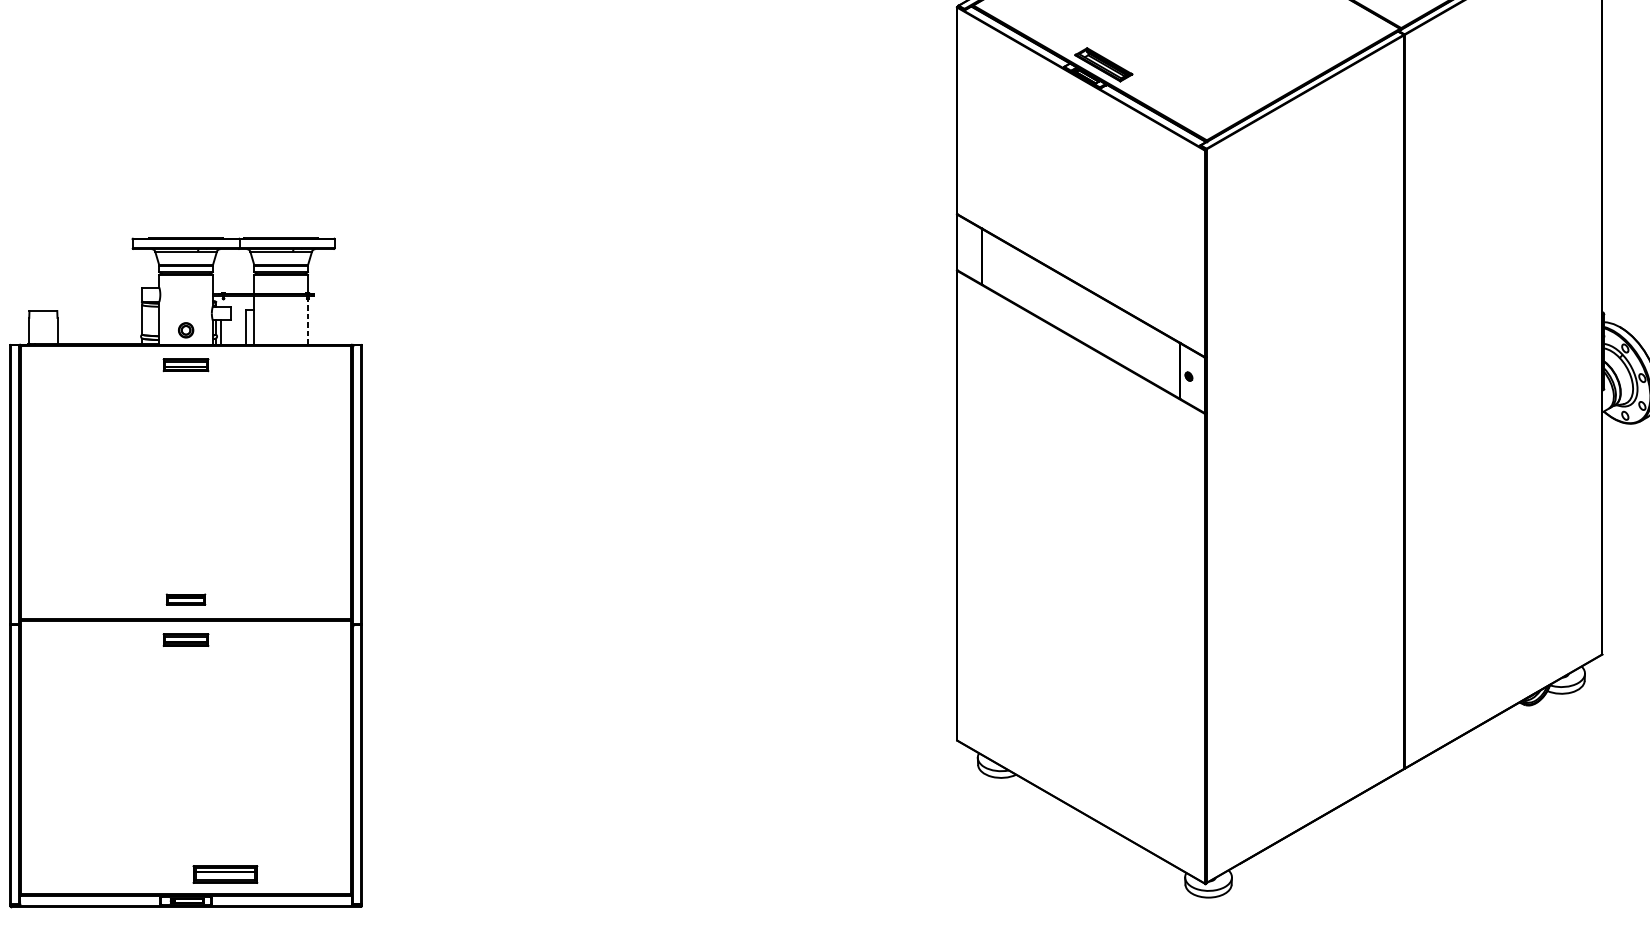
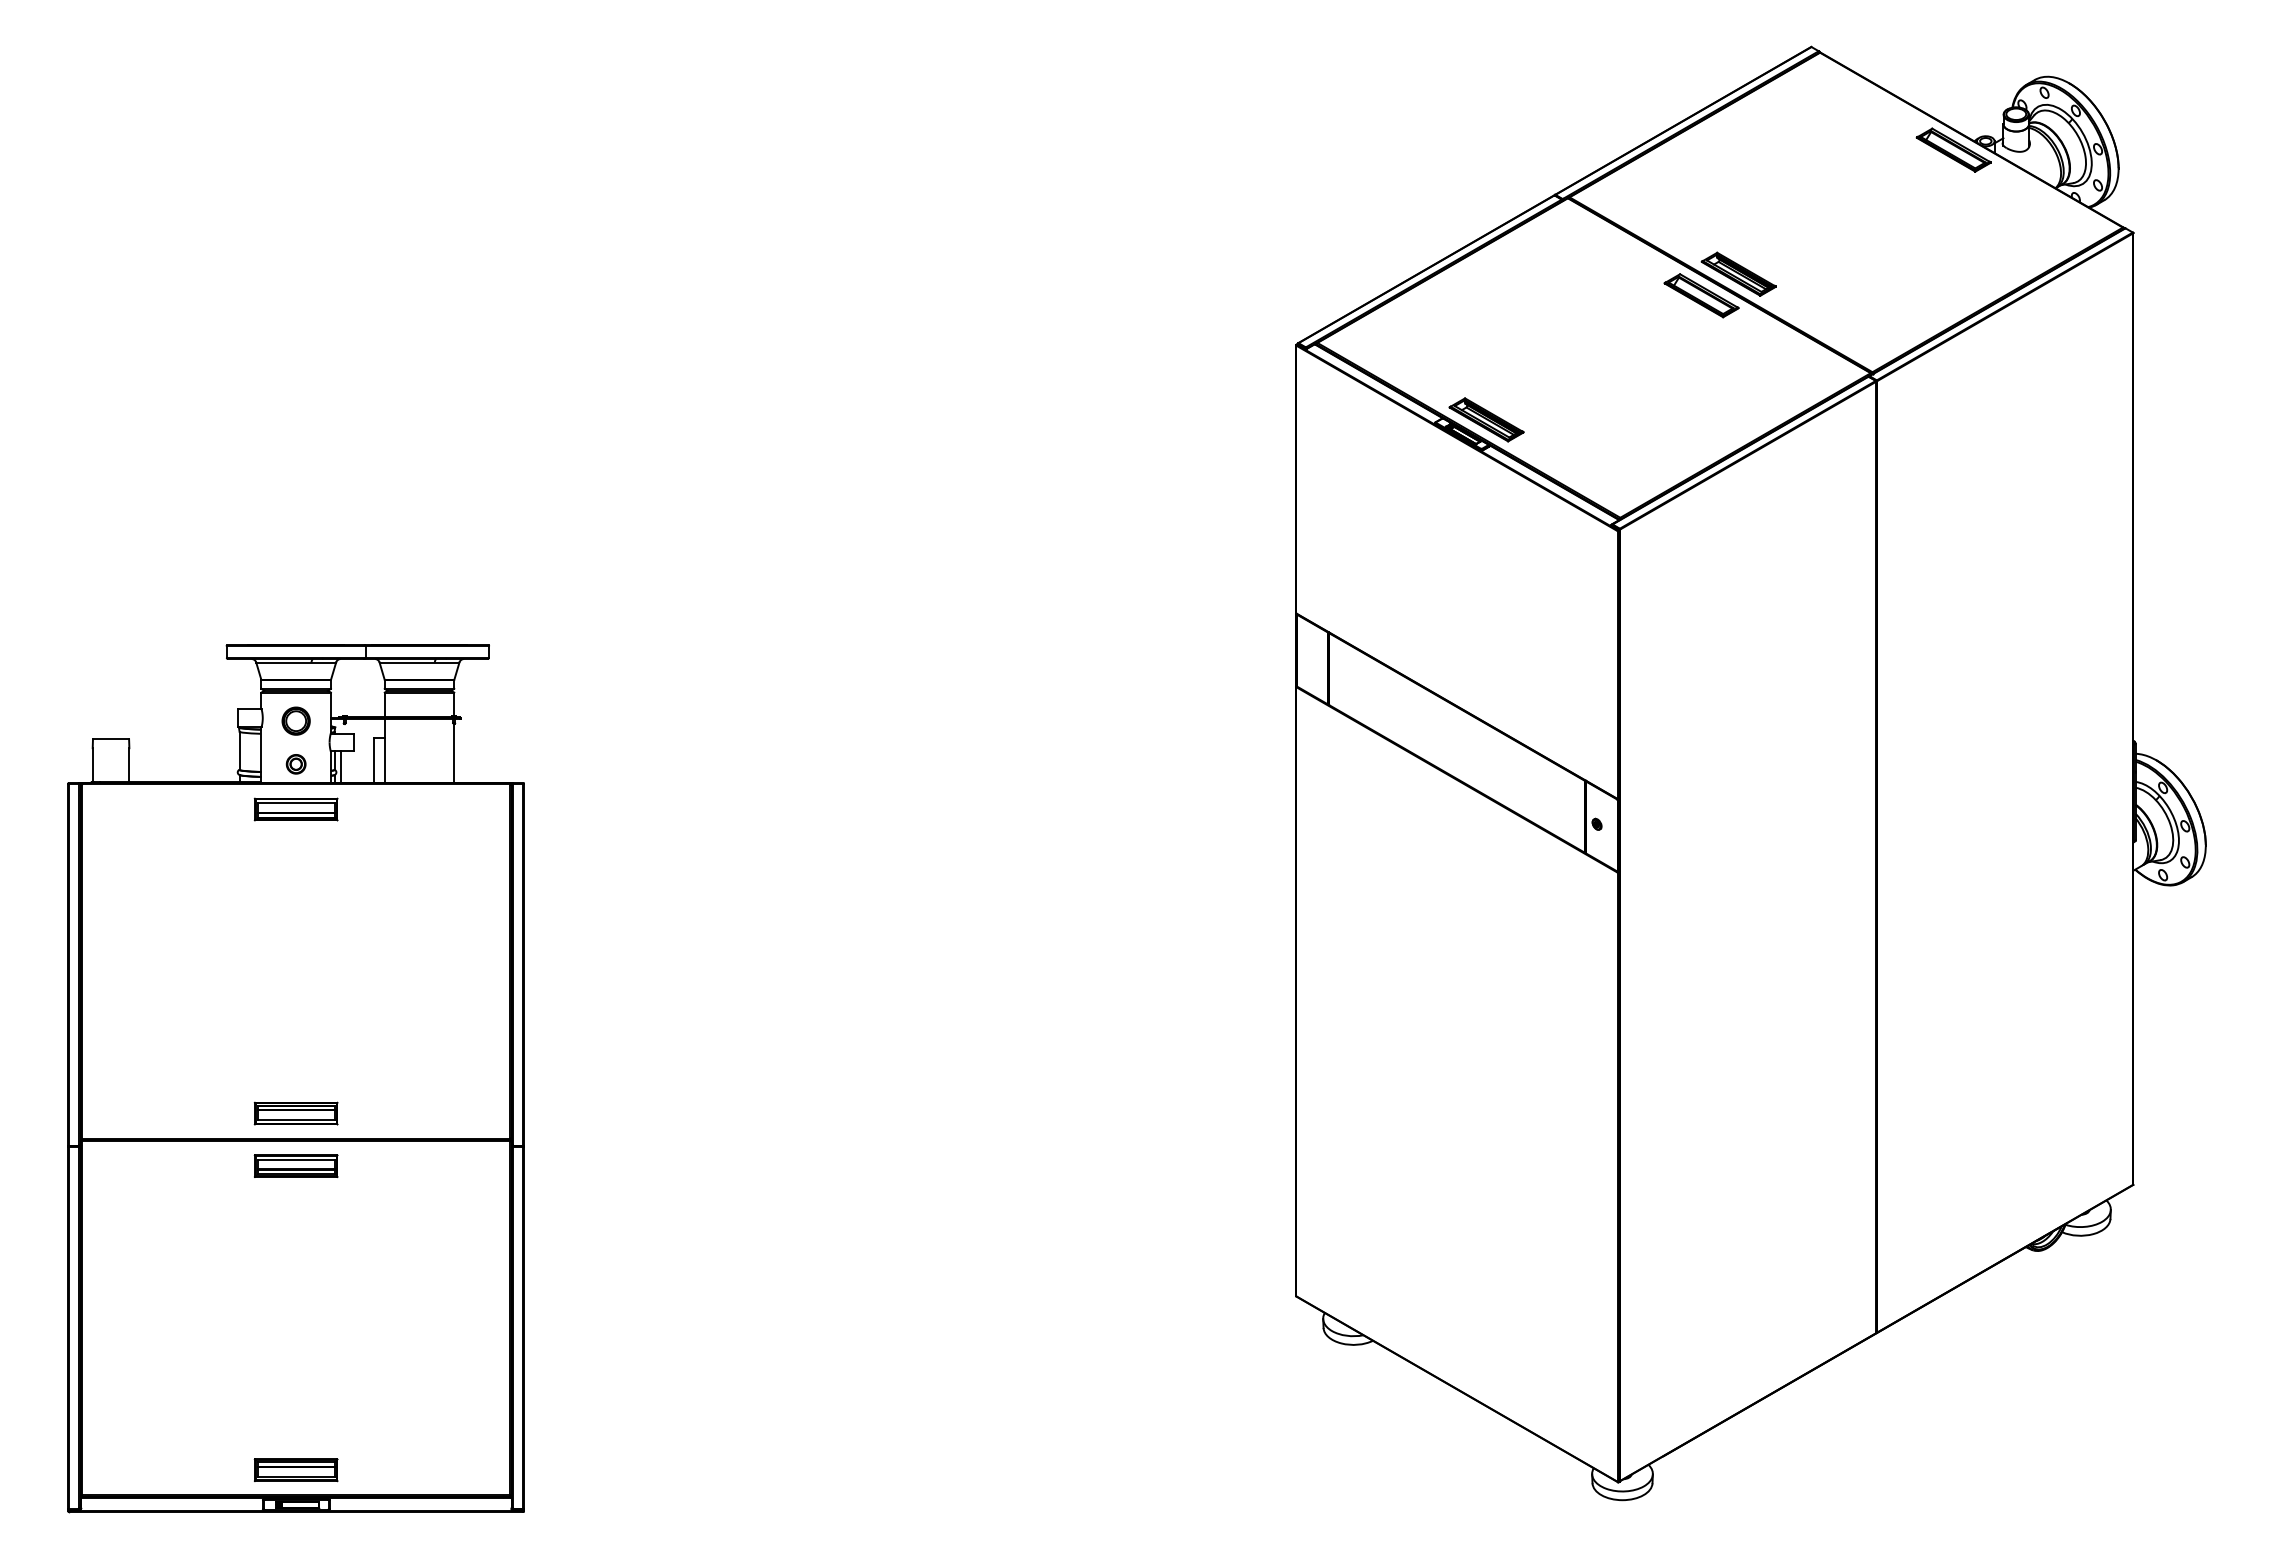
part: (185, 296) -> (295, 720), added
line: (308, 322) -> (454, 753), dashed -> solid
part: (185, 365) -> (295, 809), size x1.43
part: (185, 599) -> (295, 1113), size x1.67
part: (185, 639) -> (295, 1165), size x1.43
part: (224, 874) -> (295, 1470), moved

